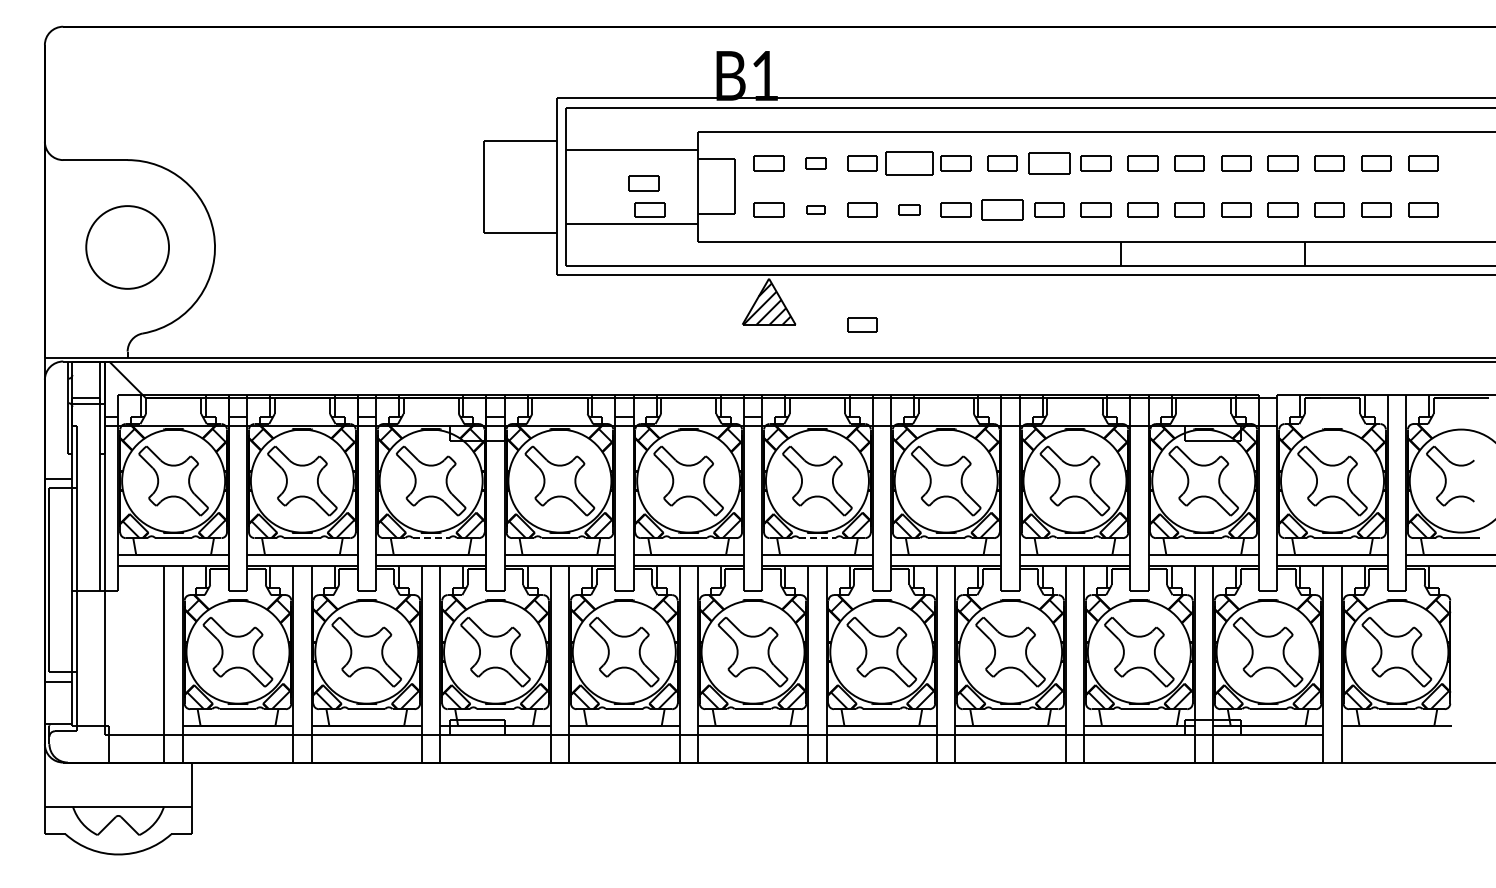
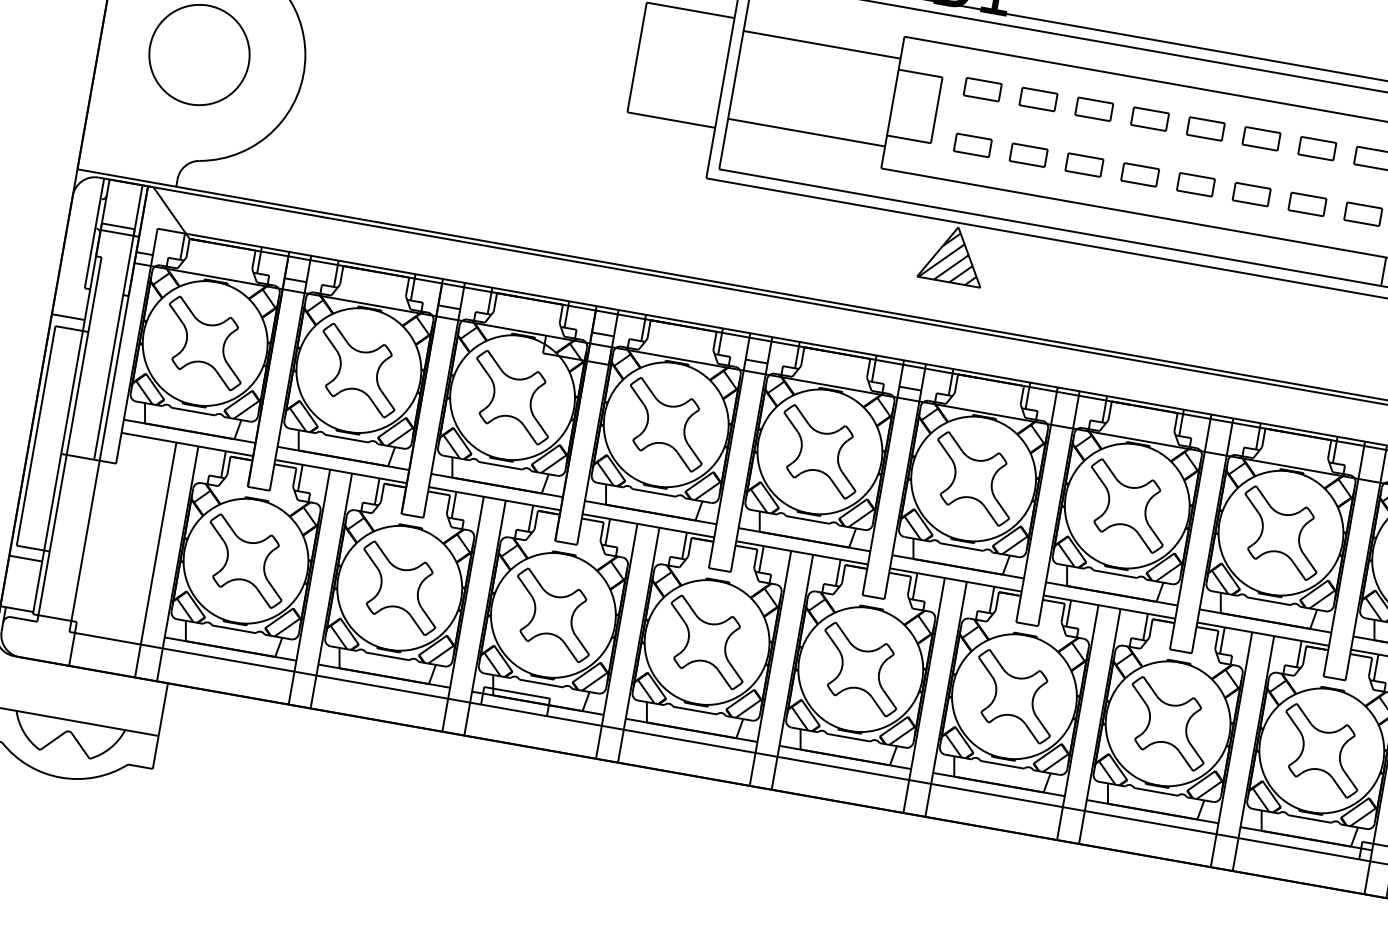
part: (815, 163) -> (1038, 99), size x1.43
part: (909, 163) -> (1150, 119), size x0.62
part: (1049, 163) -> (1317, 148), size x0.71
part: (643, 183) -> (828, 87), removed
part: (649, 209) -> (830, 119), removed
part: (815, 209) -> (1028, 154), size x1.67
part: (909, 209) -> (1140, 174), size x1.43
part: (1002, 209) -> (1251, 193), size x0.71
part: (862, 324) -> (1060, 301), removed
line: (431, 538) -> (500, 466), dashed -> solid
line: (817, 538) -> (961, 547), dashed -> solid

